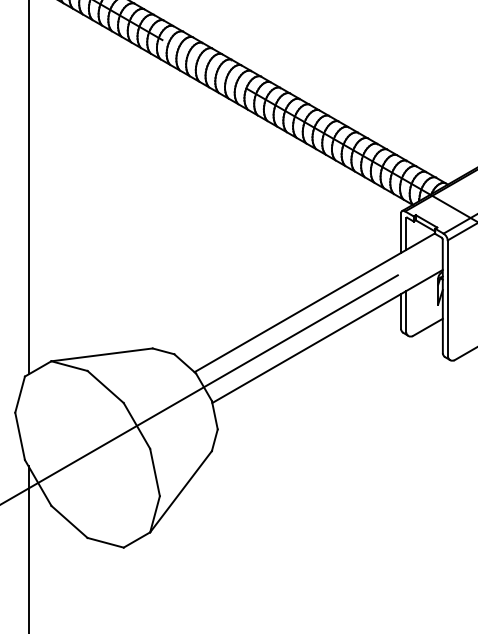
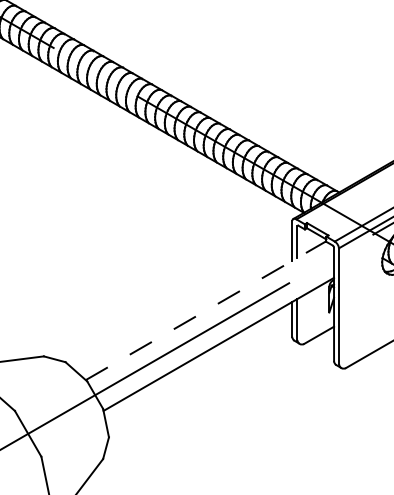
line: (314, 302) -> (205, 310), solid -> dashed

